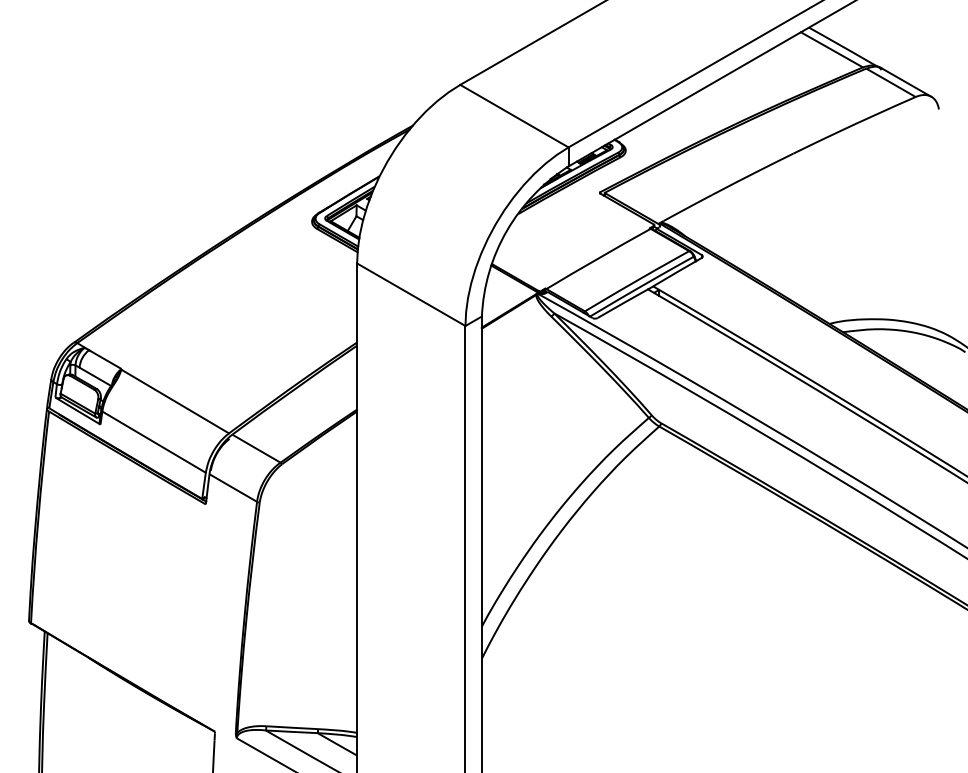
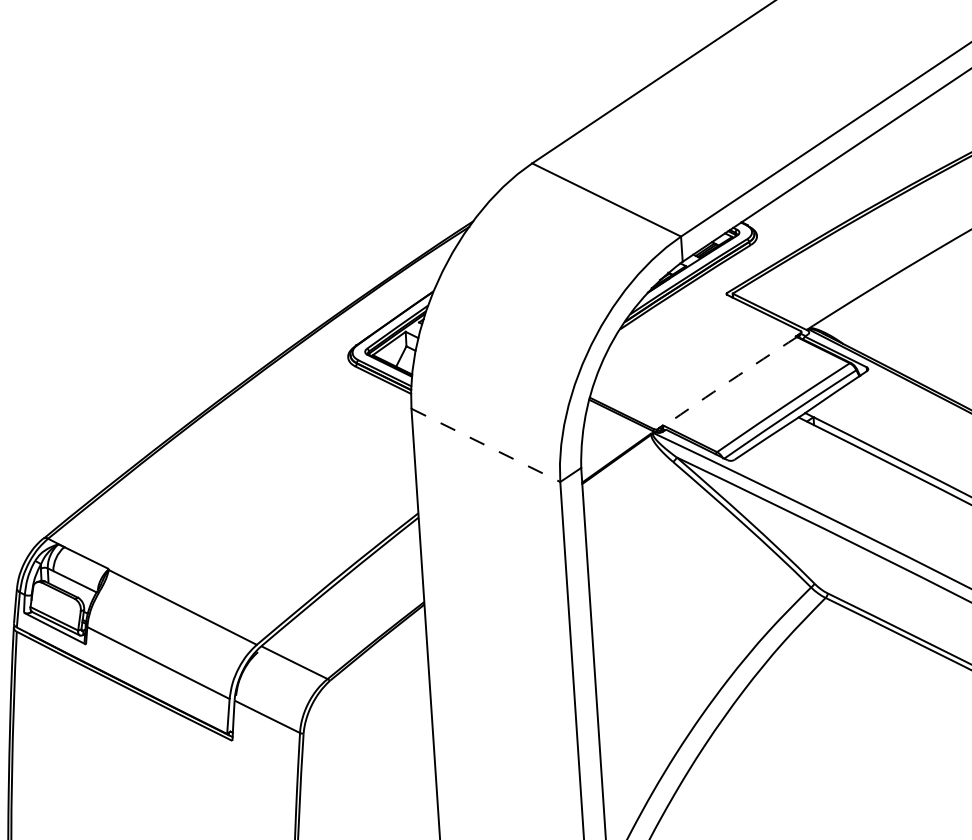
arc: (598, 258) -> (730, 380), solid -> dashed
line: (411, 294) -> (486, 445), solid -> dashed

